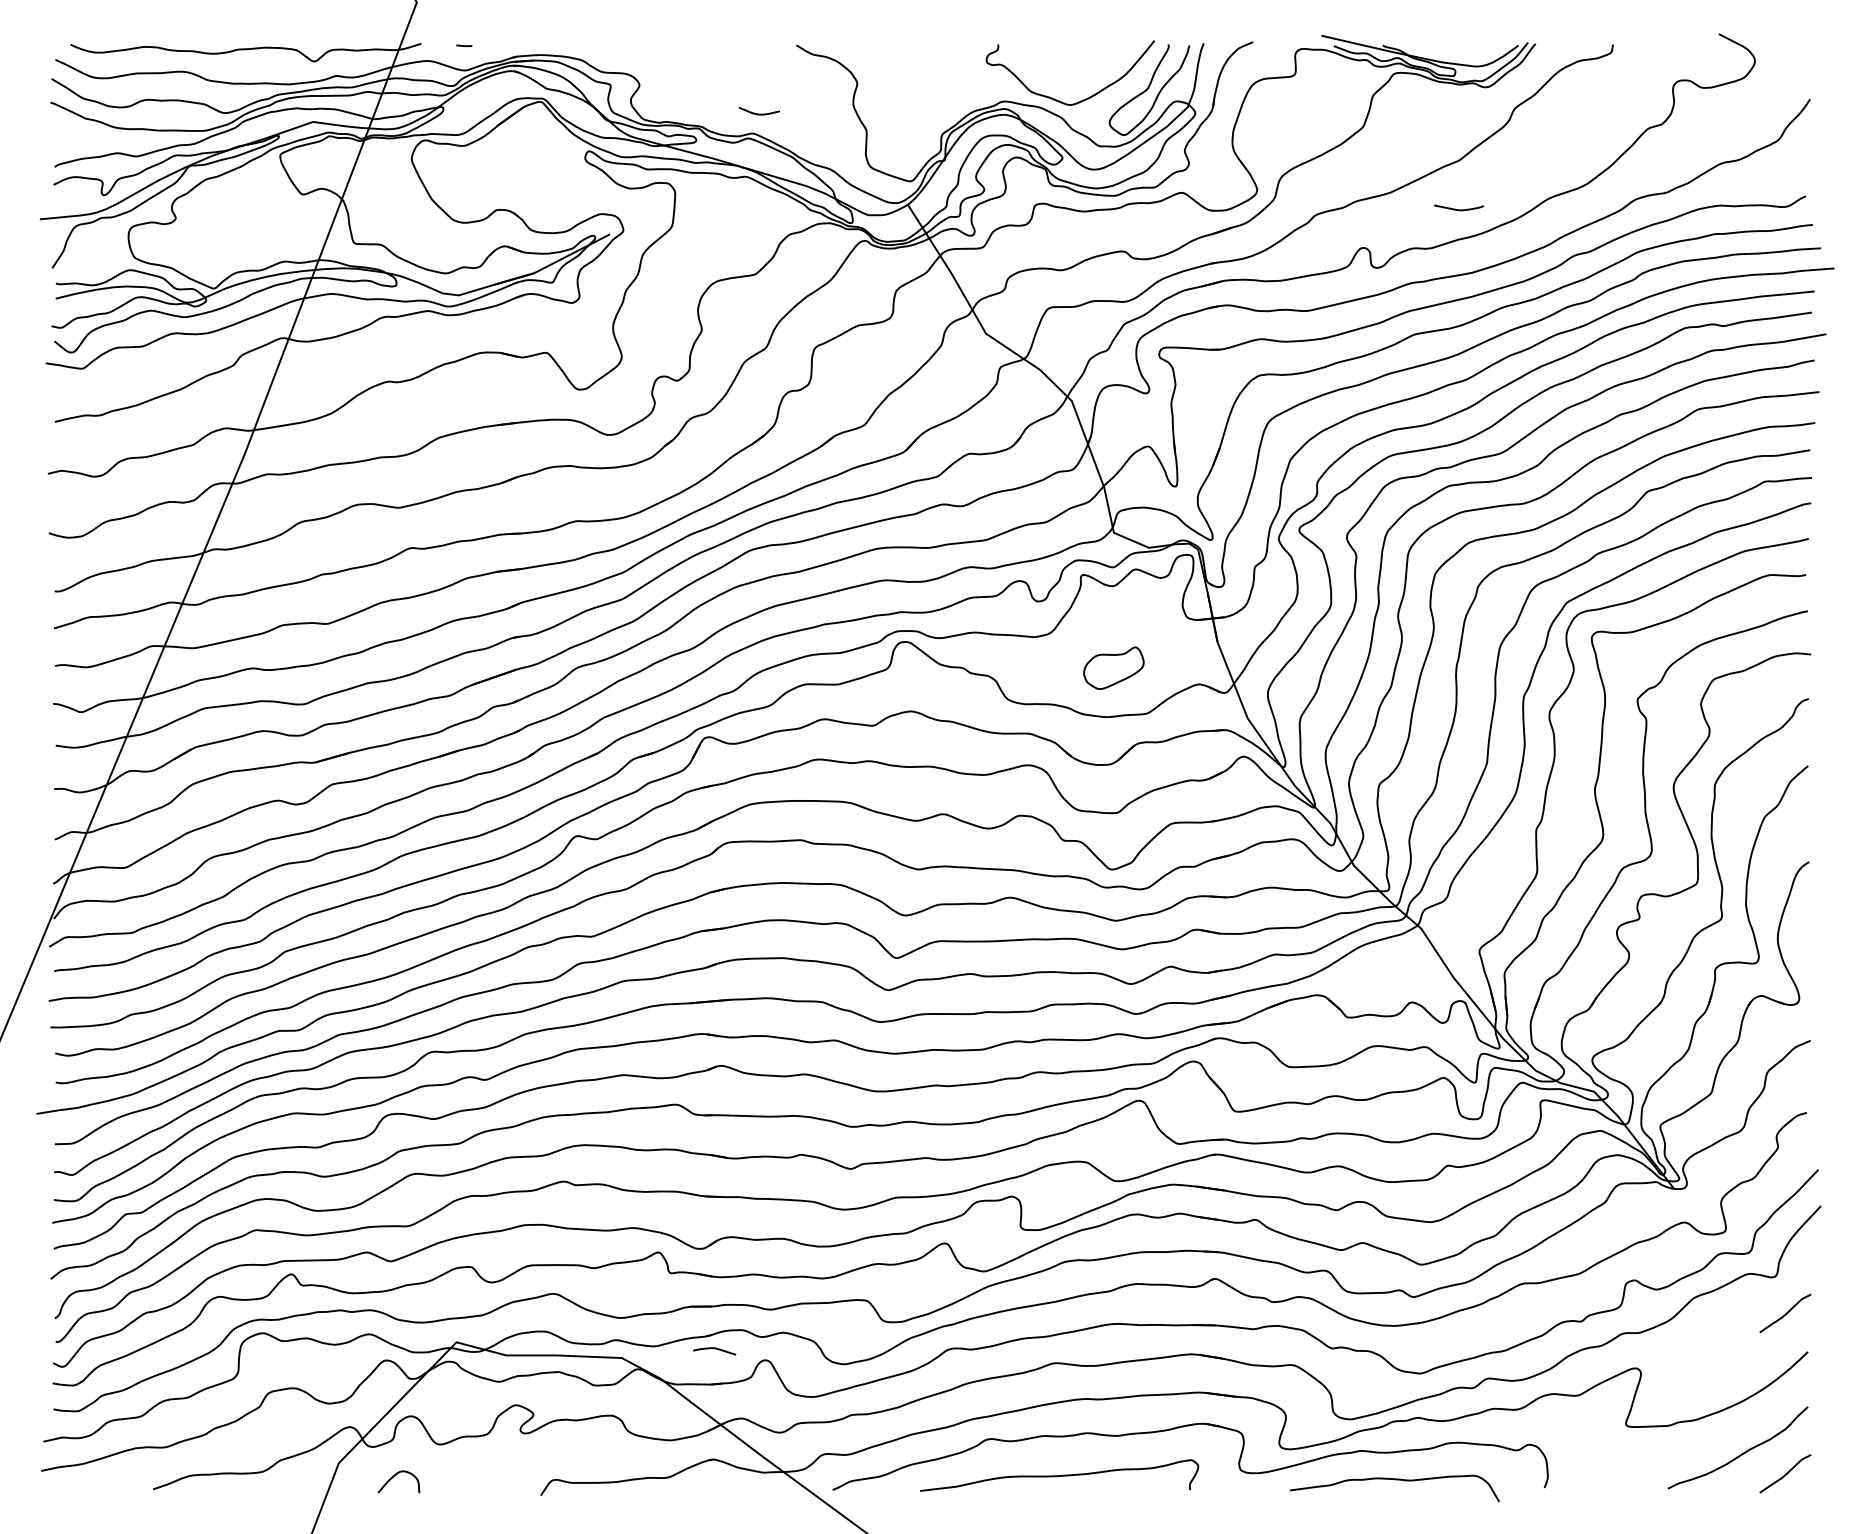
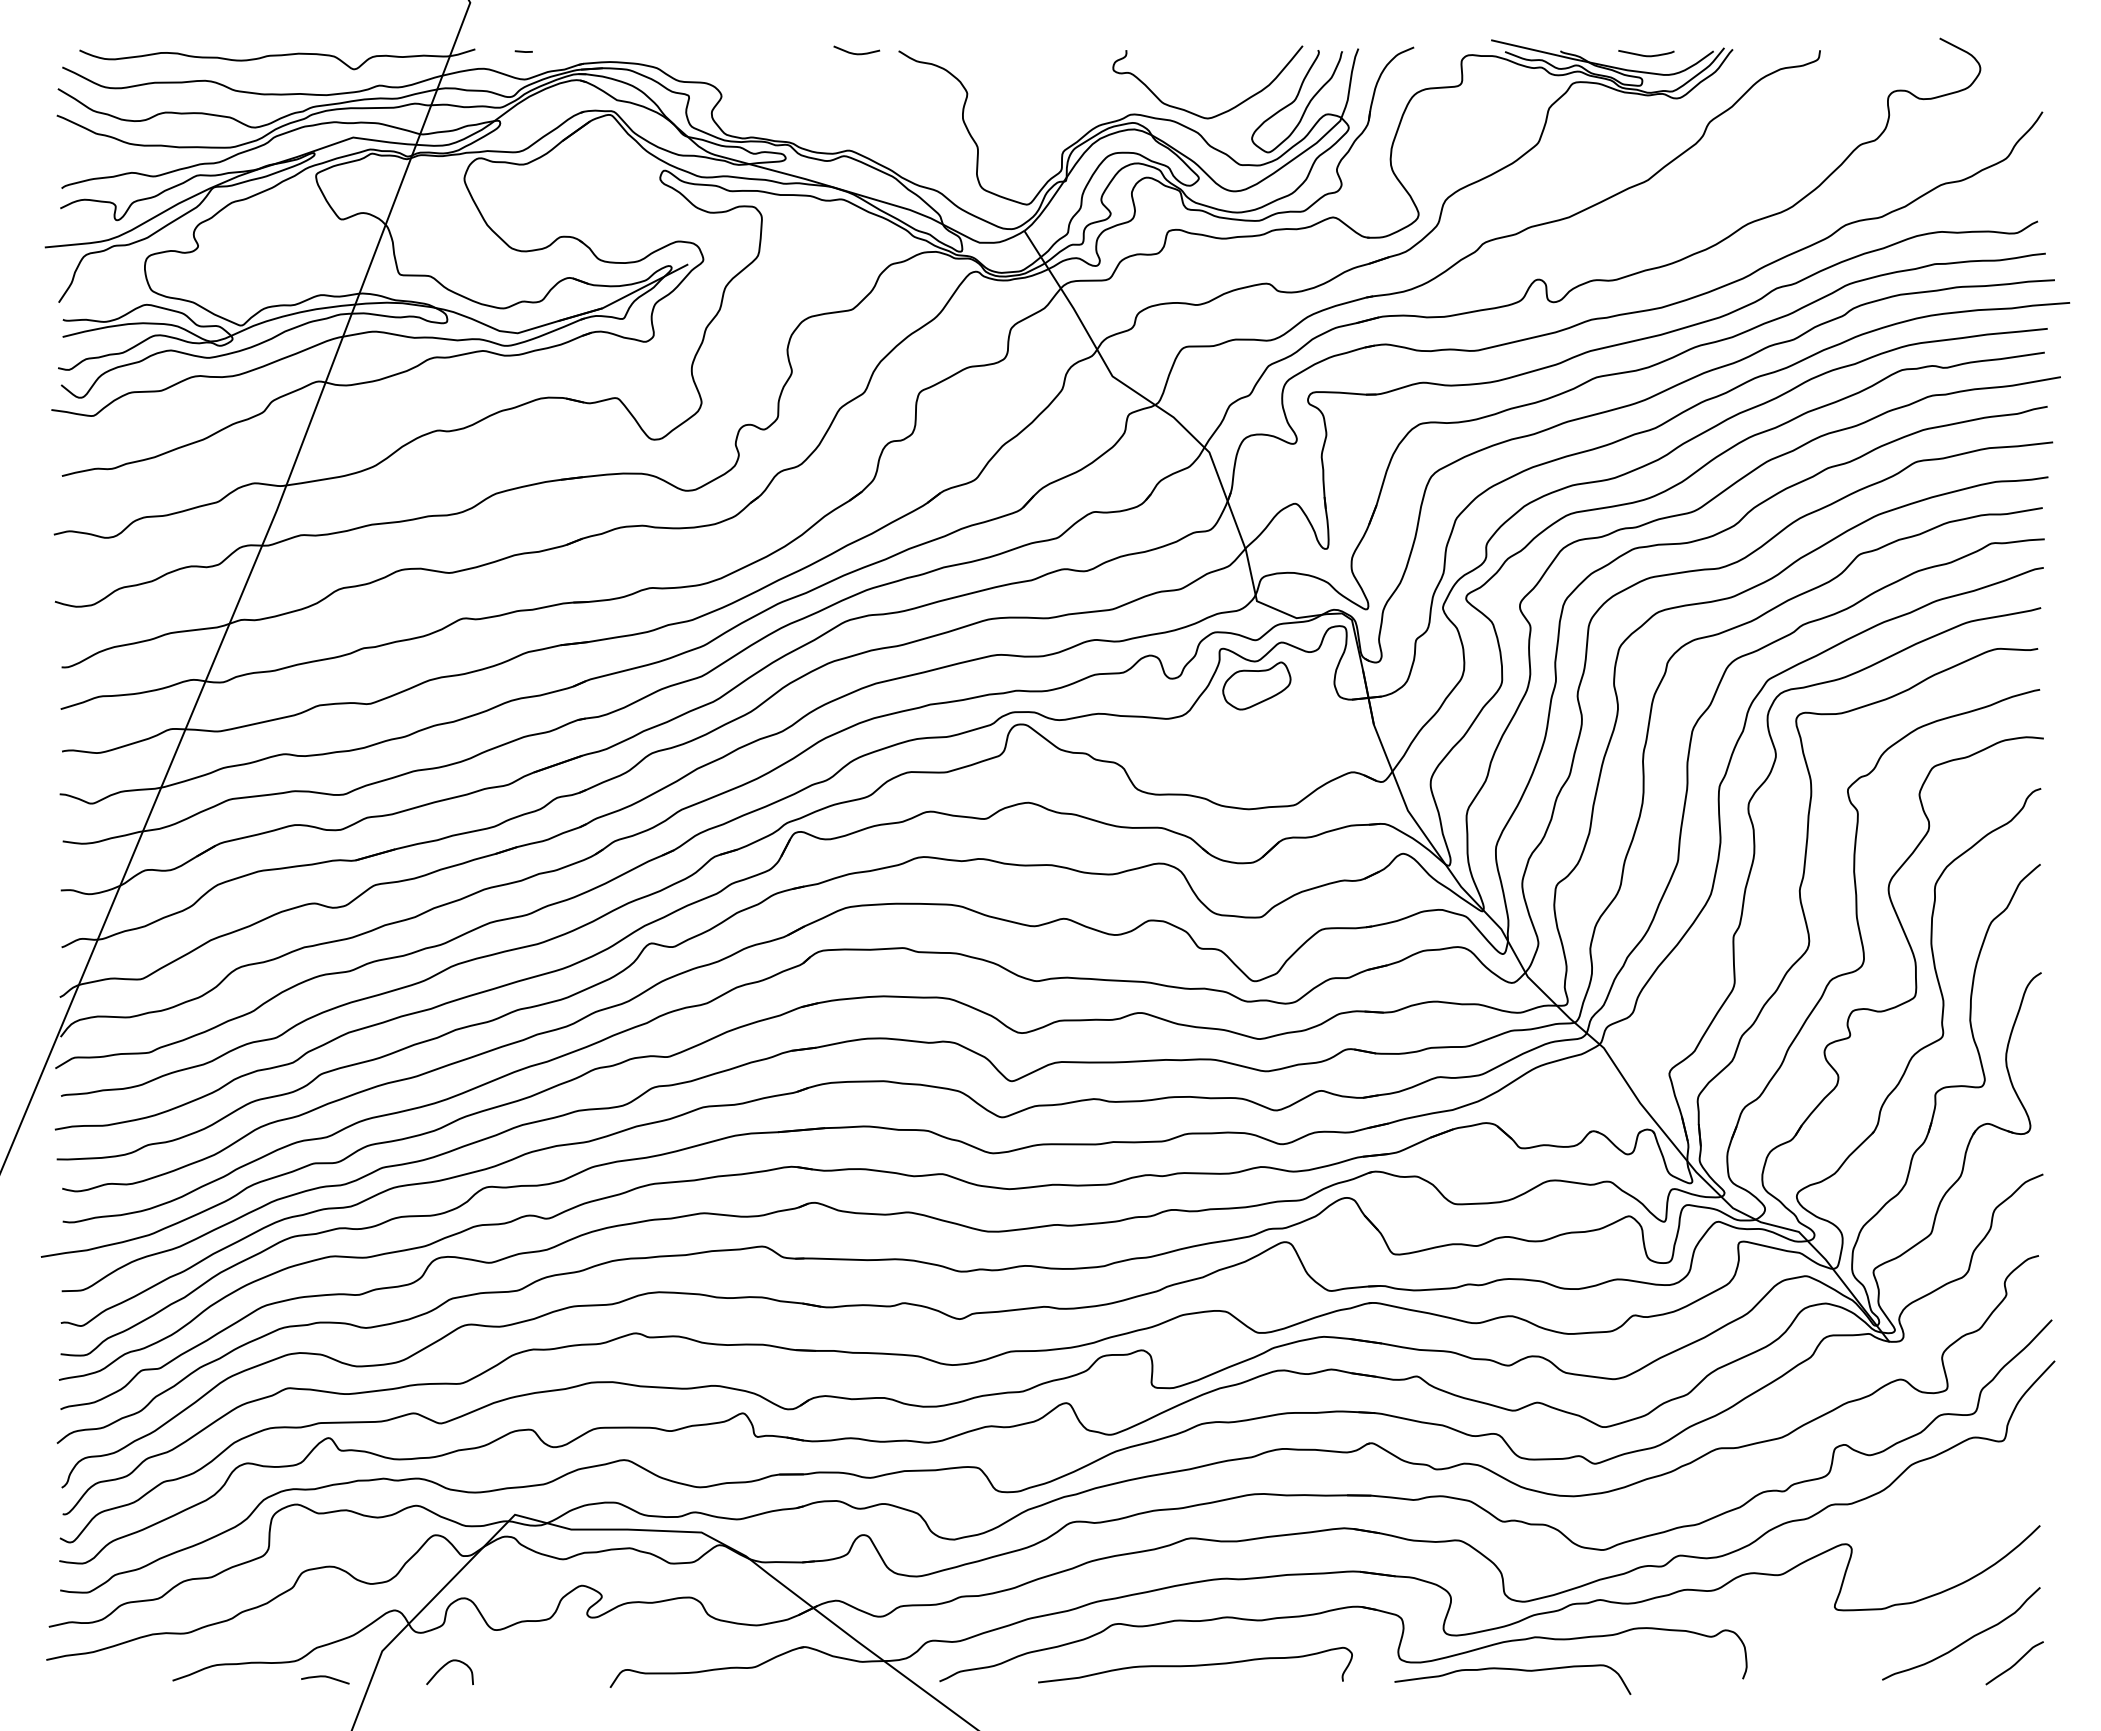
curve: (759, 113) -> (856, 53), moved
curve: (1459, 209) -> (1646, 55), moved
part: (1113, 667) -> (1256, 685), moved
curve: (1785, 1313) -> (2014, 1482), removed
curve: (714, 1349) -> (325, 1677), moved
curve: (1394, 1480) -> (1512, 1670), moved

